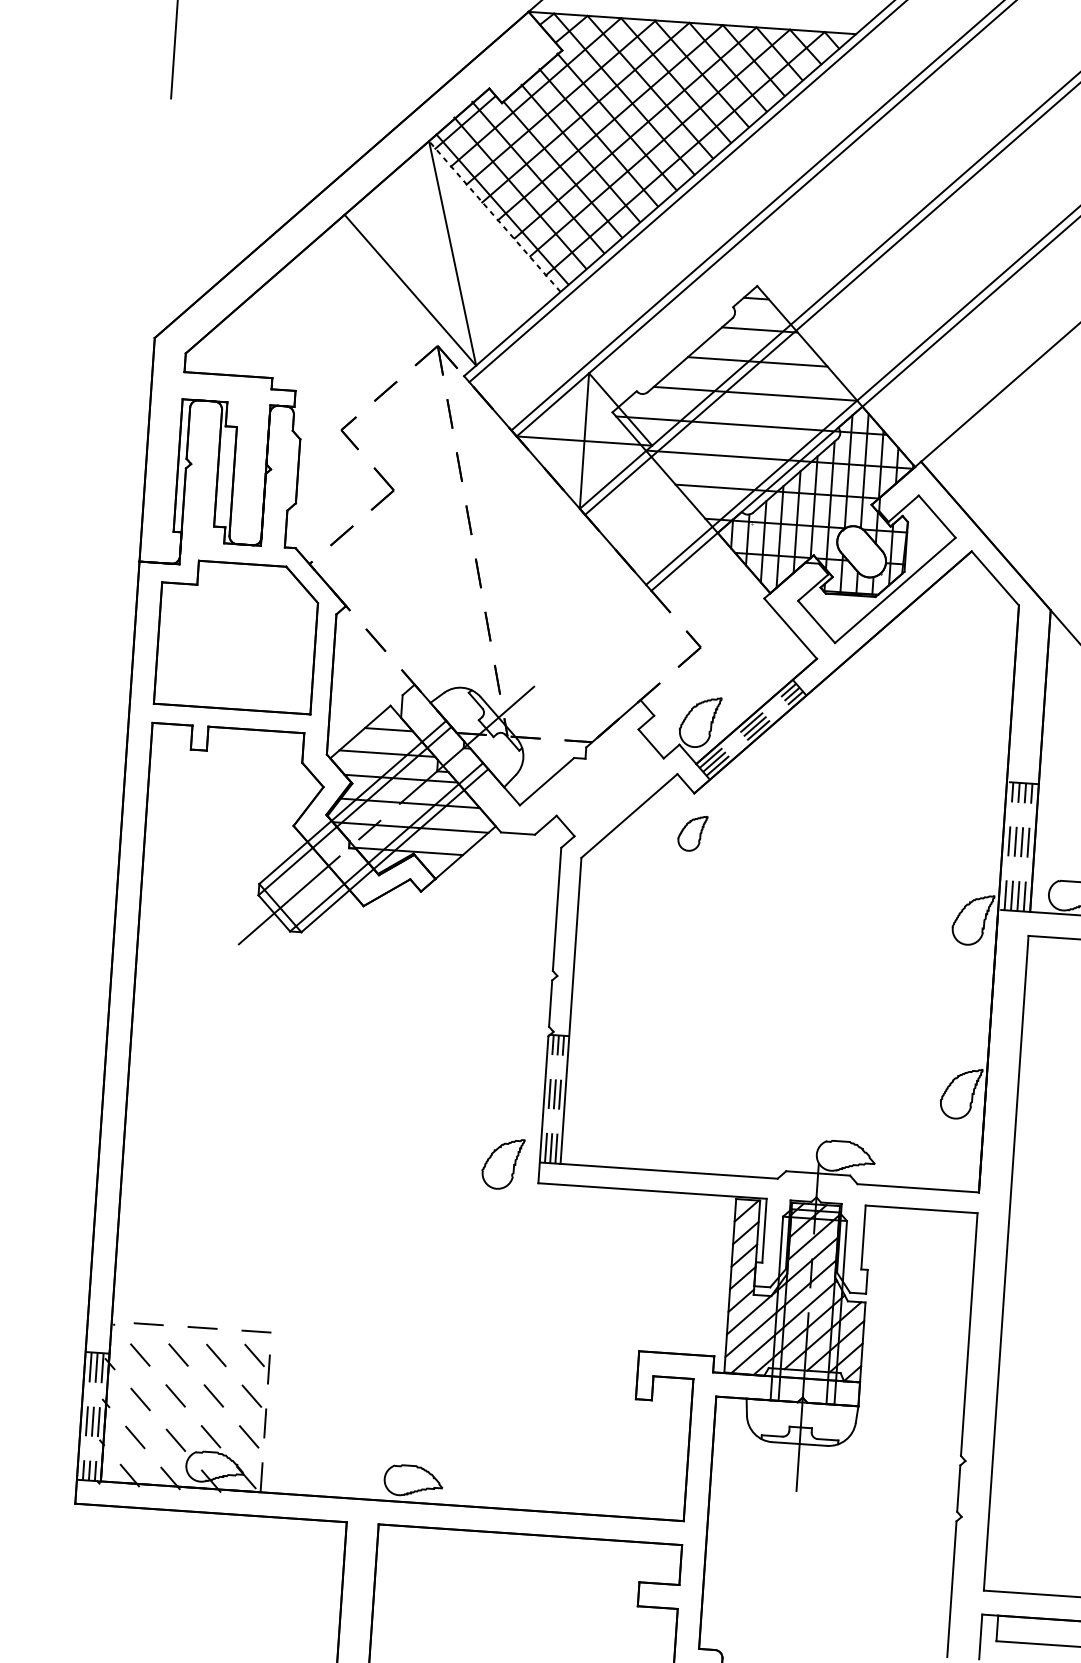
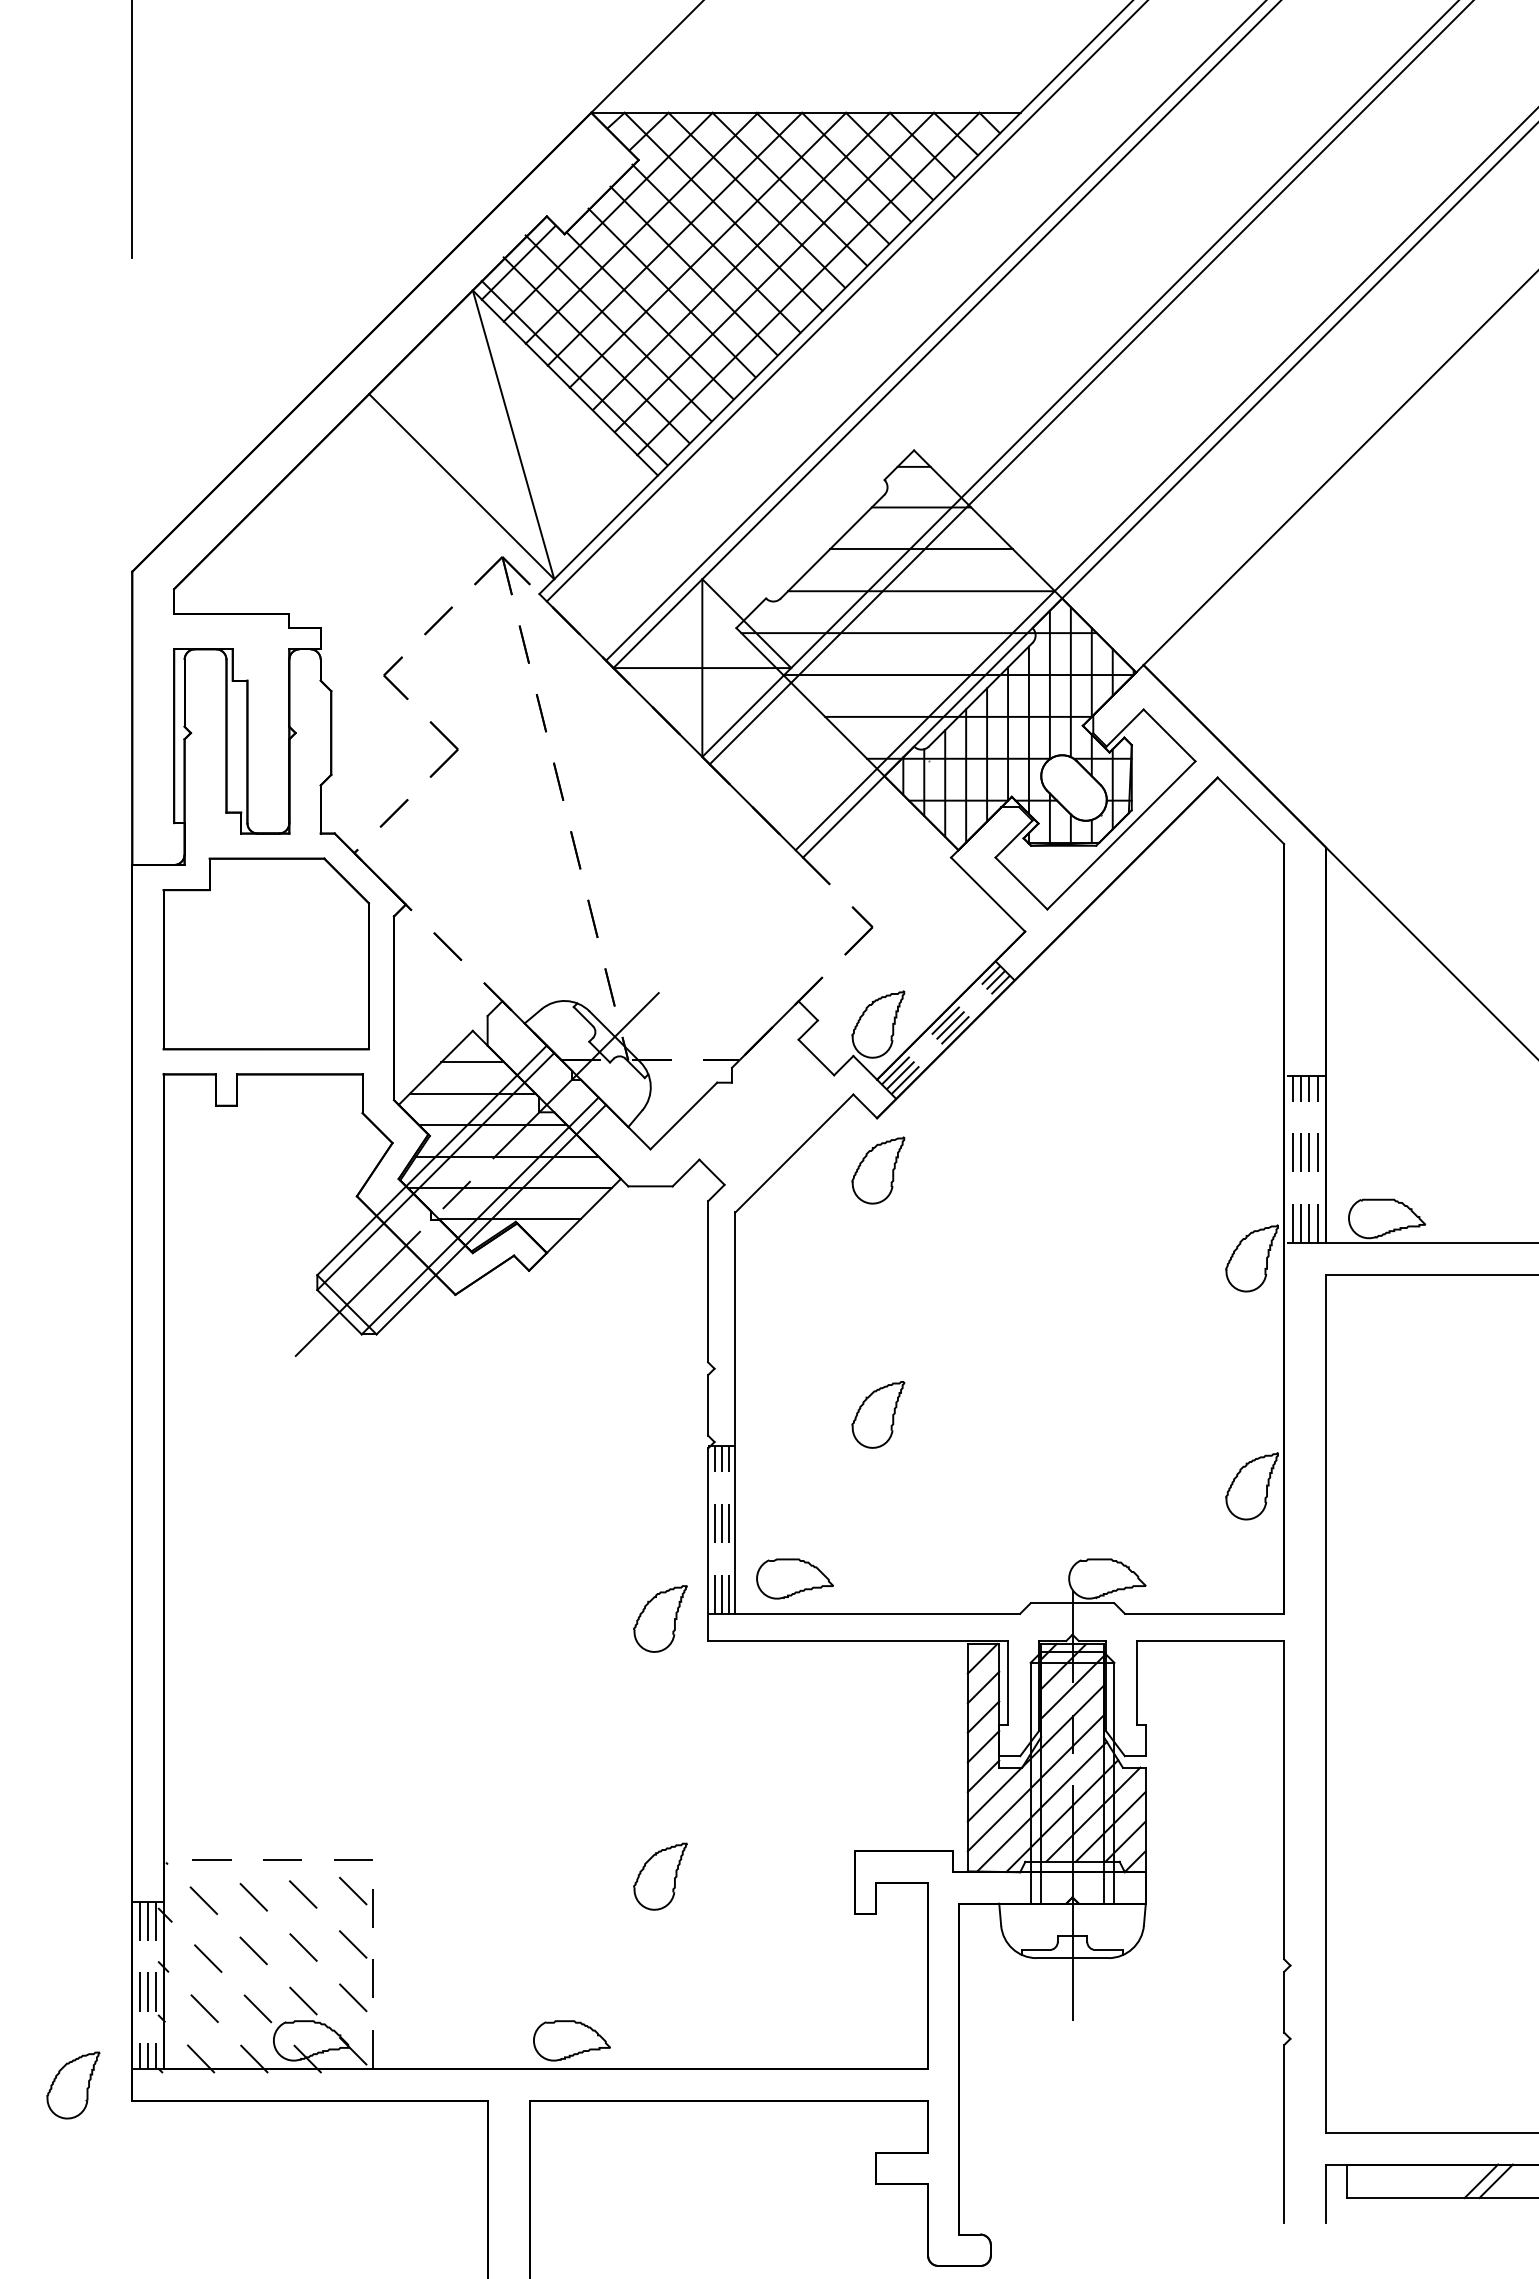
line: (494, 216) -> (565, 383), dashed -> solid
part: (692, 833) -> (878, 1170), size x1.43
part: (679, 1019) -> (878, 1414), added
part: (607, 1140) -> (794, 1578), added
part: (489, 1360) -> (660, 1876), added
part: (31, 1489) -> (73, 2085), added

